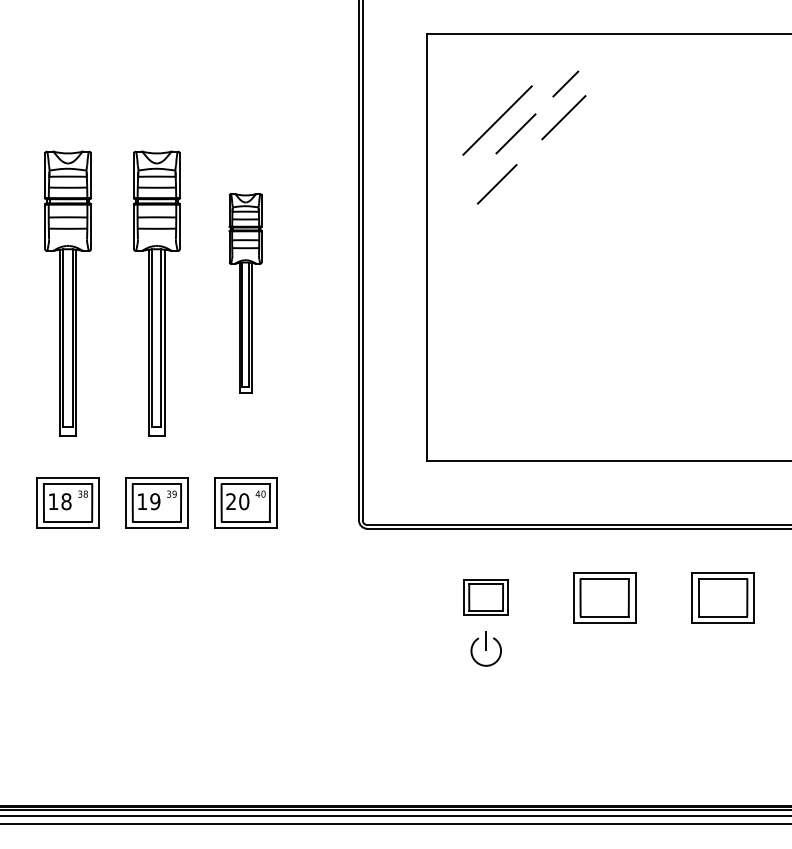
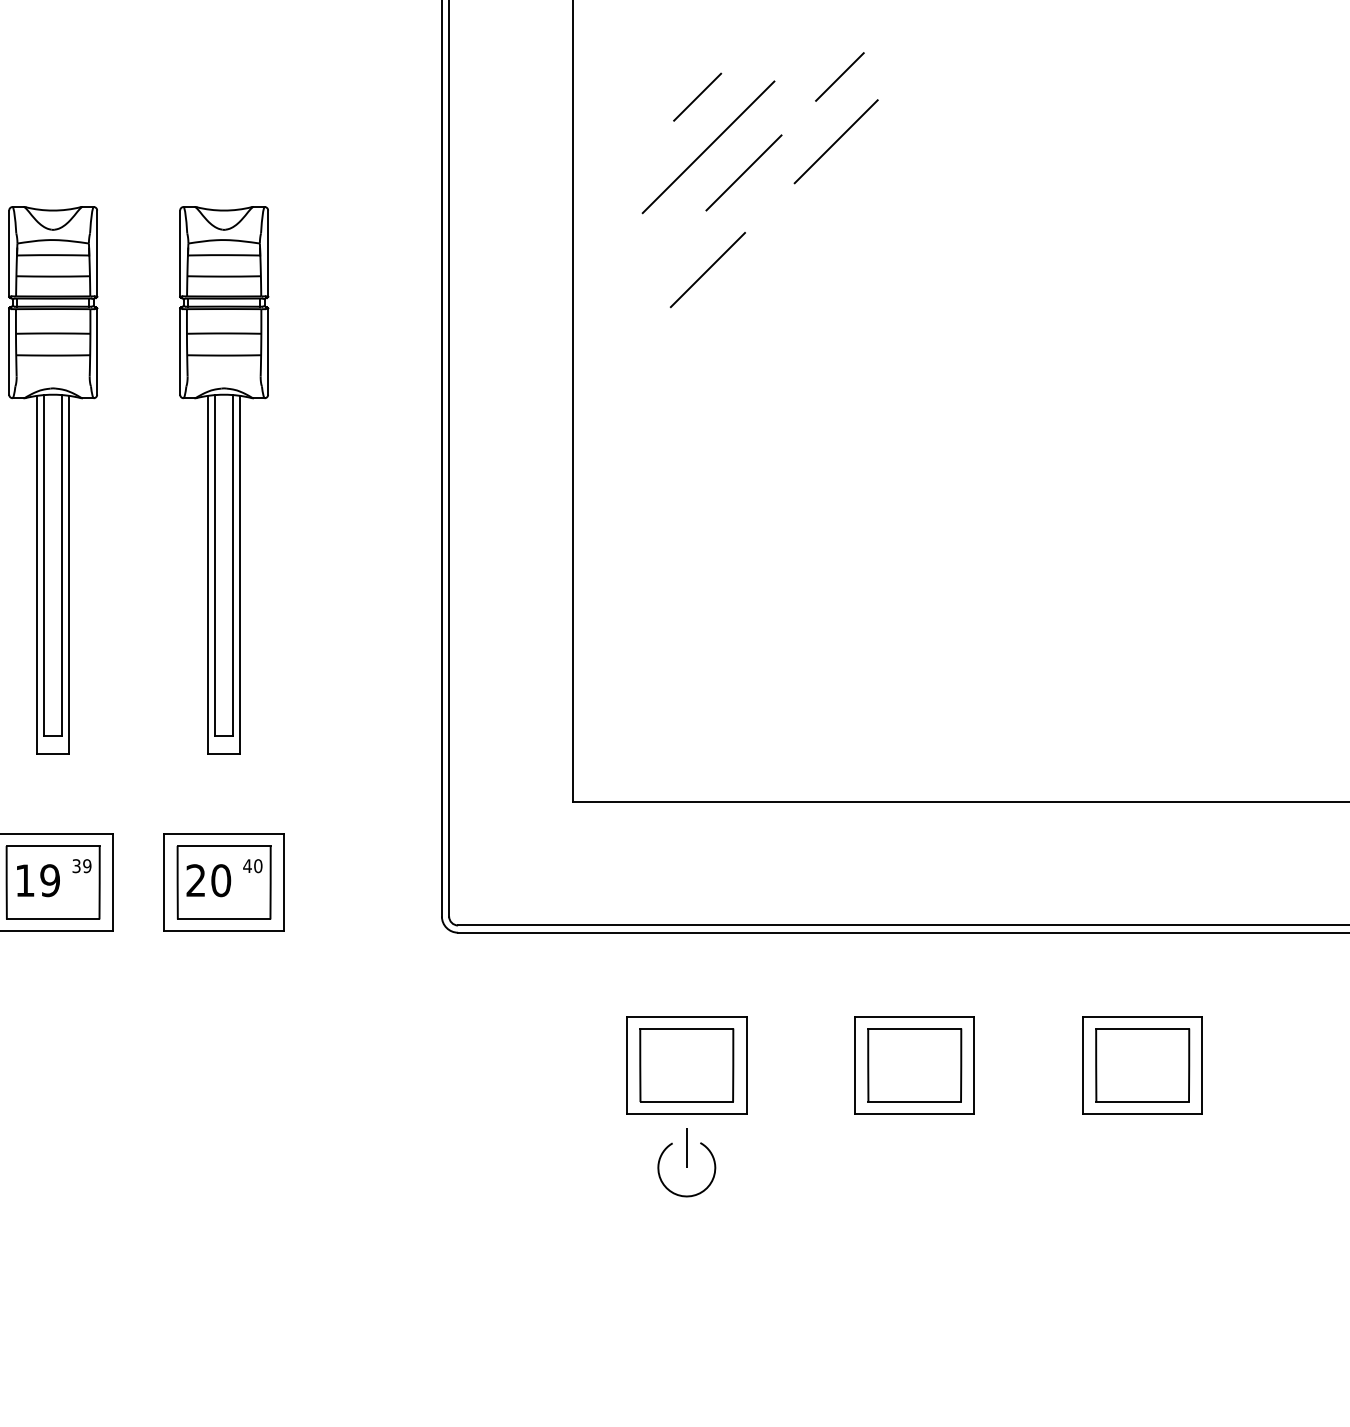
line: (491, 94) -> (696, 97), added
part: (245, 293) -> (223, 480), size x1.43
part: (485, 597) -> (685, 1064), size x1.43

